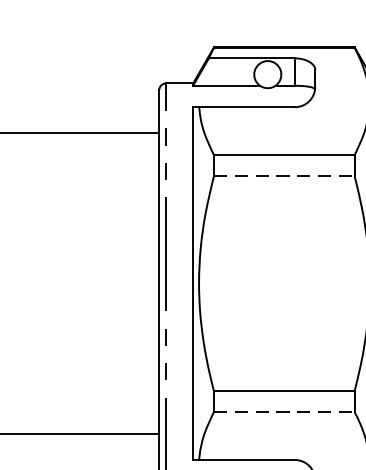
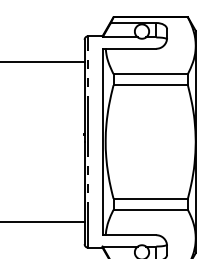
line: (285, 176) -> (151, 85), dashed -> solid
line: (285, 411) -> (151, 209), dashed -> solid

